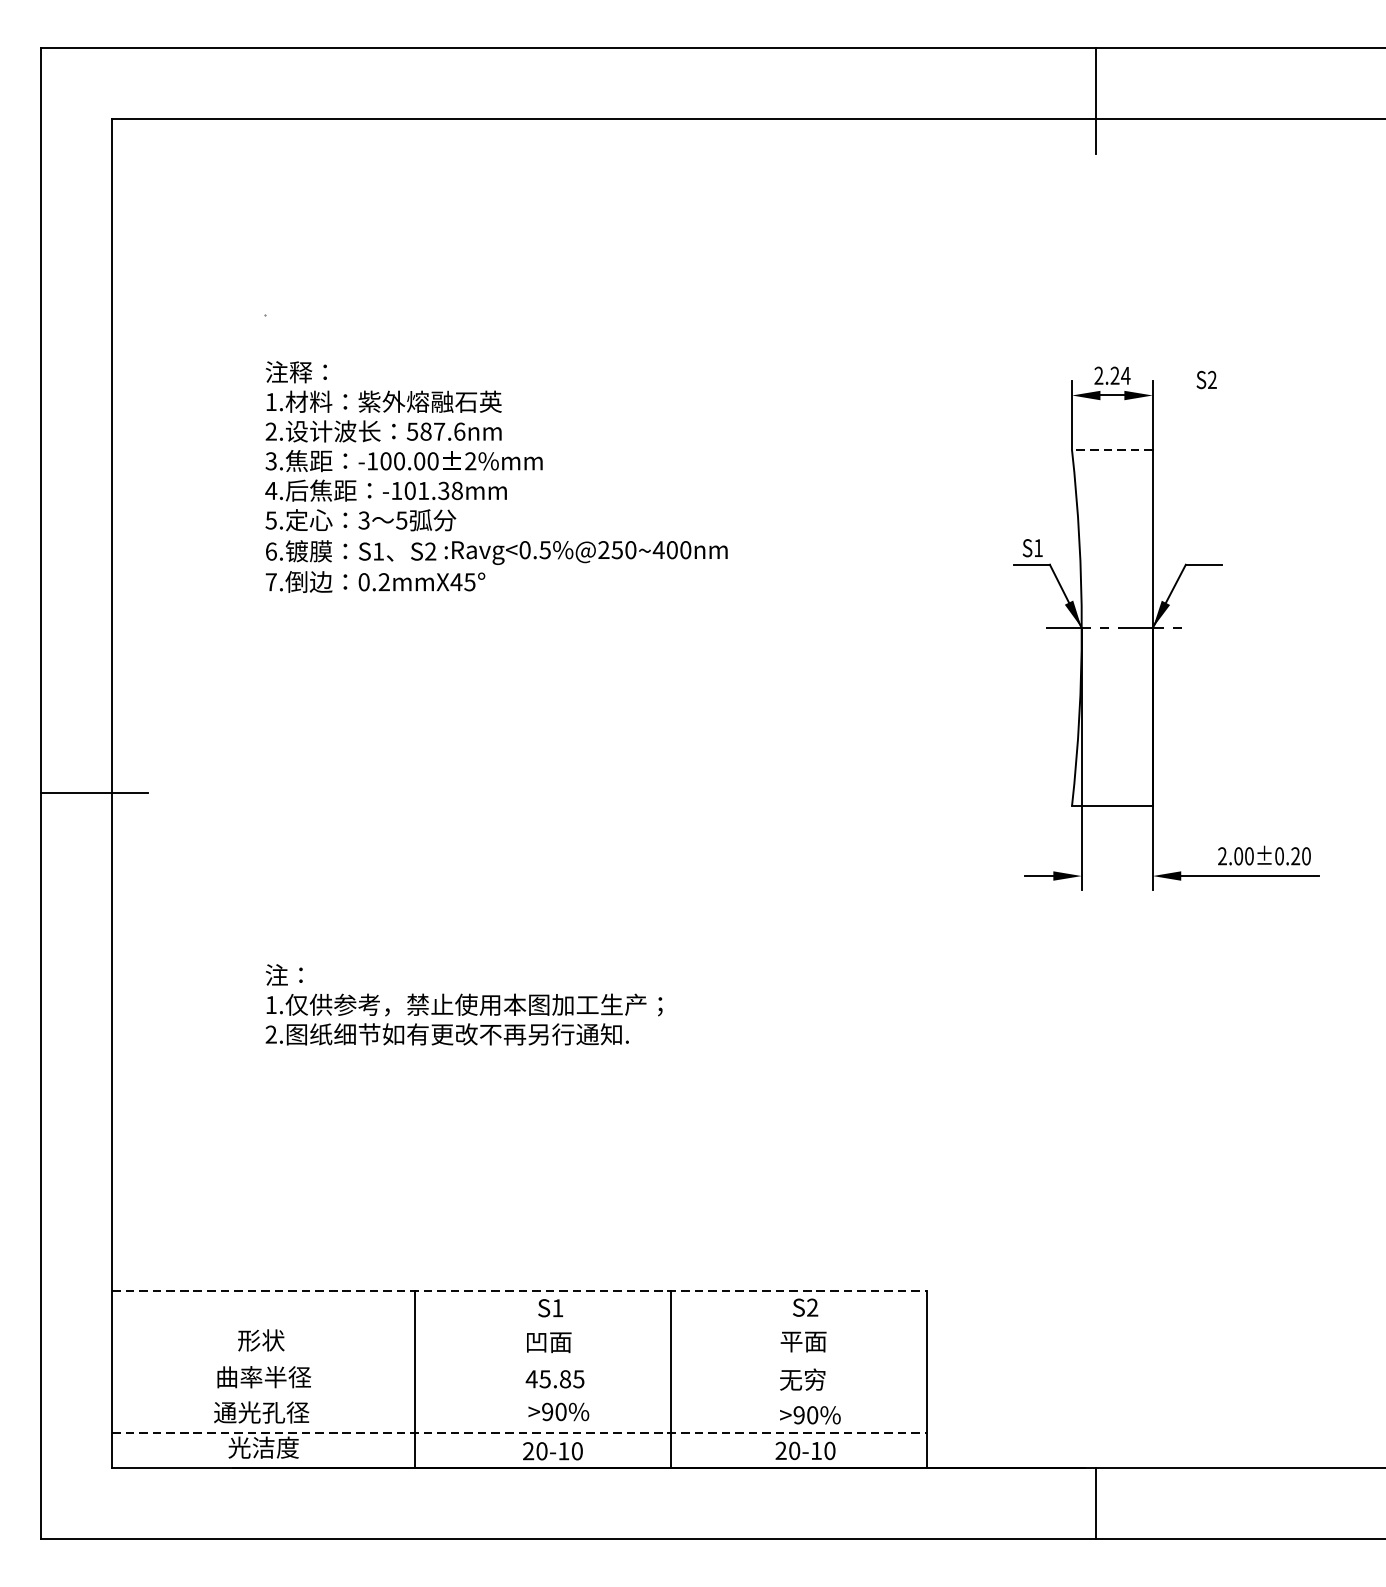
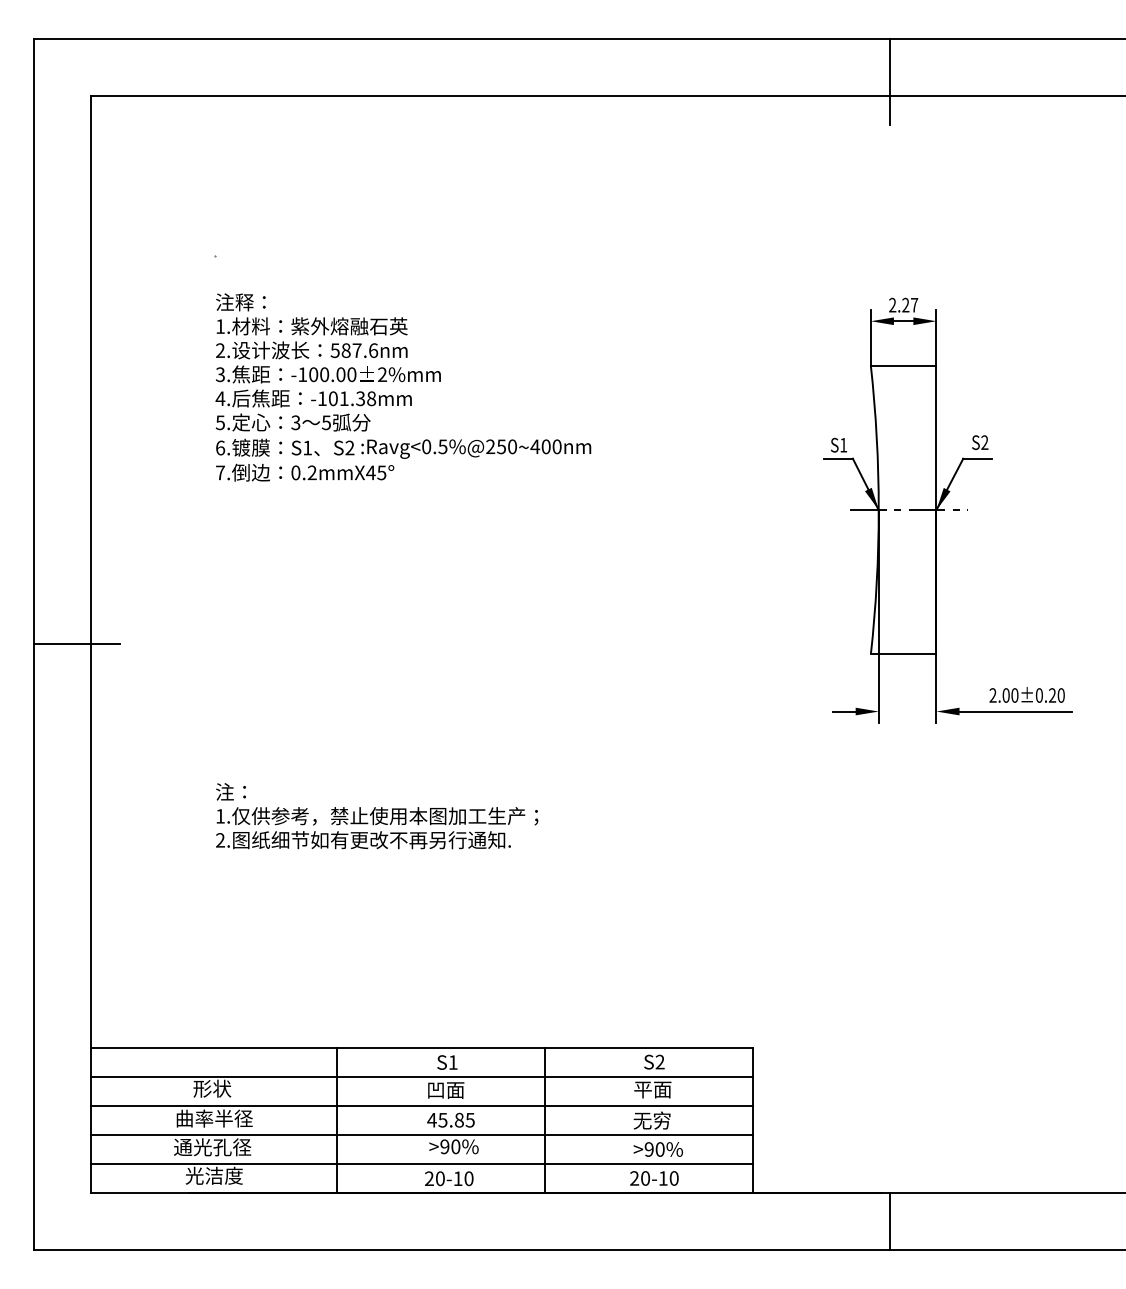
text: (1125, 376) -> (914, 305), 2.24 -> 2.27
text: (1207, 379) -> (980, 442), moved
line: (1112, 449) -> (903, 365), dashed -> solid
line: (520, 1290) -> (422, 1048), dashed -> solid
line: (518, 1326) -> (421, 1077), added
line: (518, 1362) -> (421, 1106), added
line: (518, 1396) -> (421, 1134), added
line: (520, 1432) -> (422, 1163), dashed -> solid

